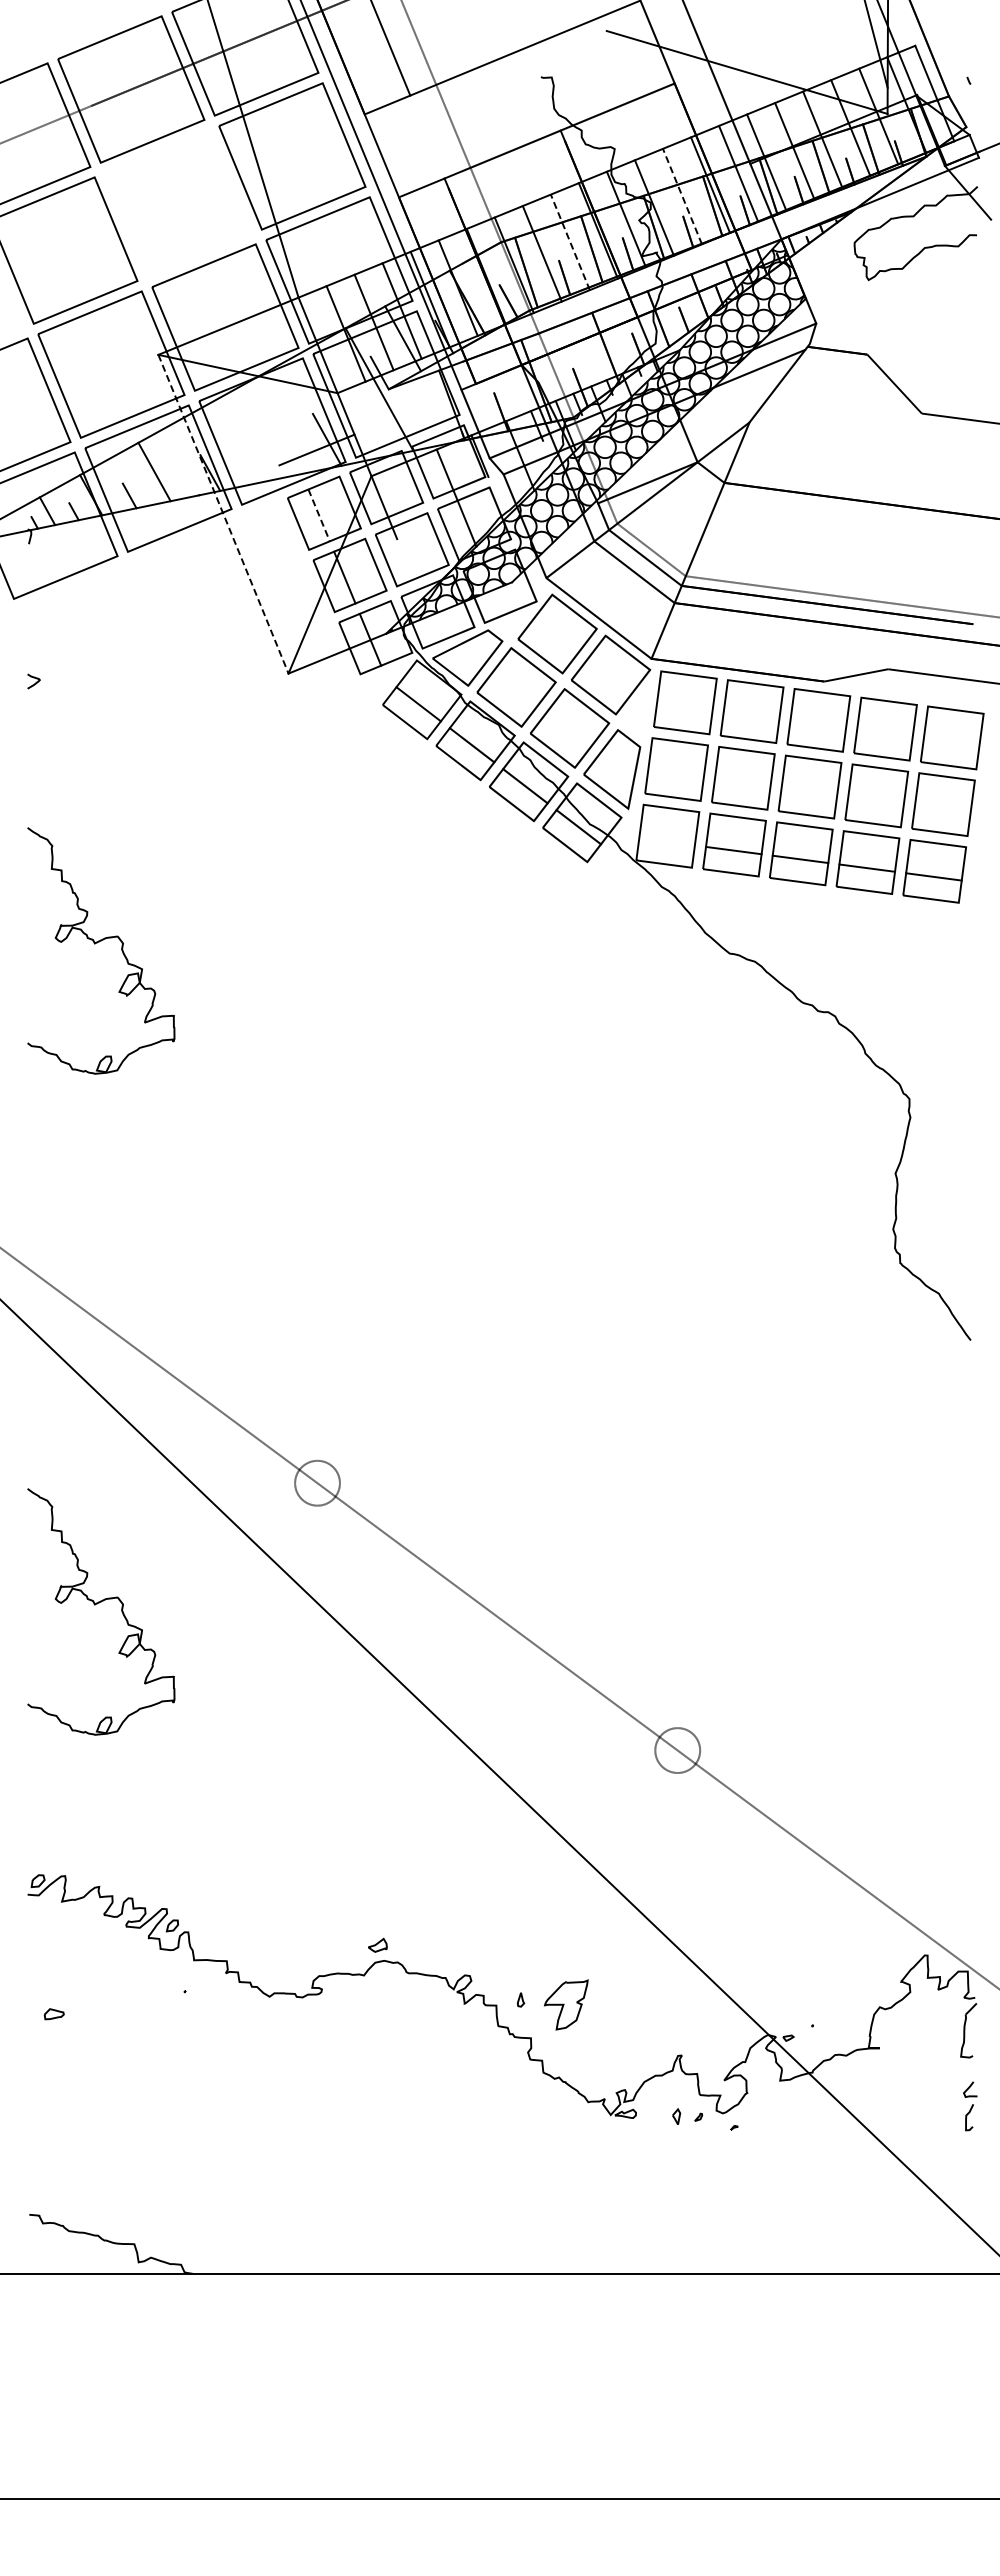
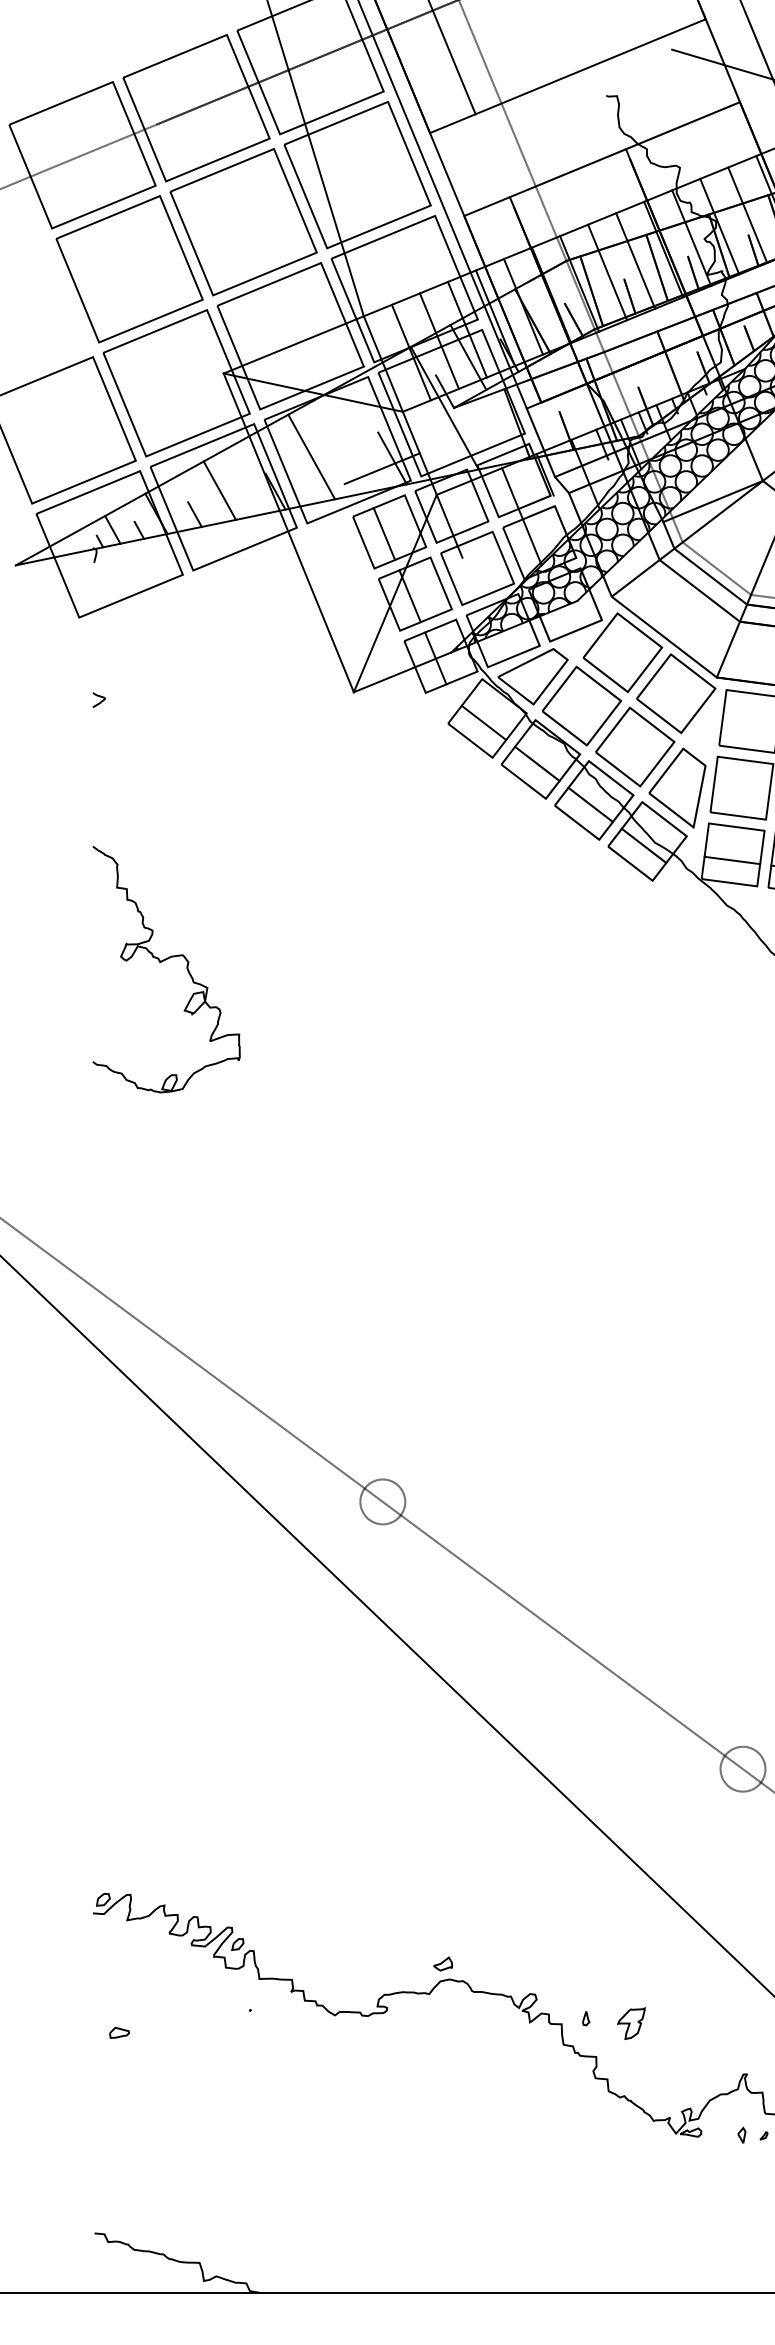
line: (682, 196) -> (747, 215), dashed -> solid
part: (178, 203) -> (243, 222), added
line: (570, 242) -> (635, 261), dashed -> solid
line: (246, 438) -> (311, 457), added
line: (223, 514) -> (288, 533), dashed -> solid
line: (319, 515) -> (384, 534), dashed -> solid
line: (666, 841) -> (731, 860), added
part: (97, 1604) -> (162, 1623), removed
part: (565, 2004) -> (630, 2023), size x0.62

